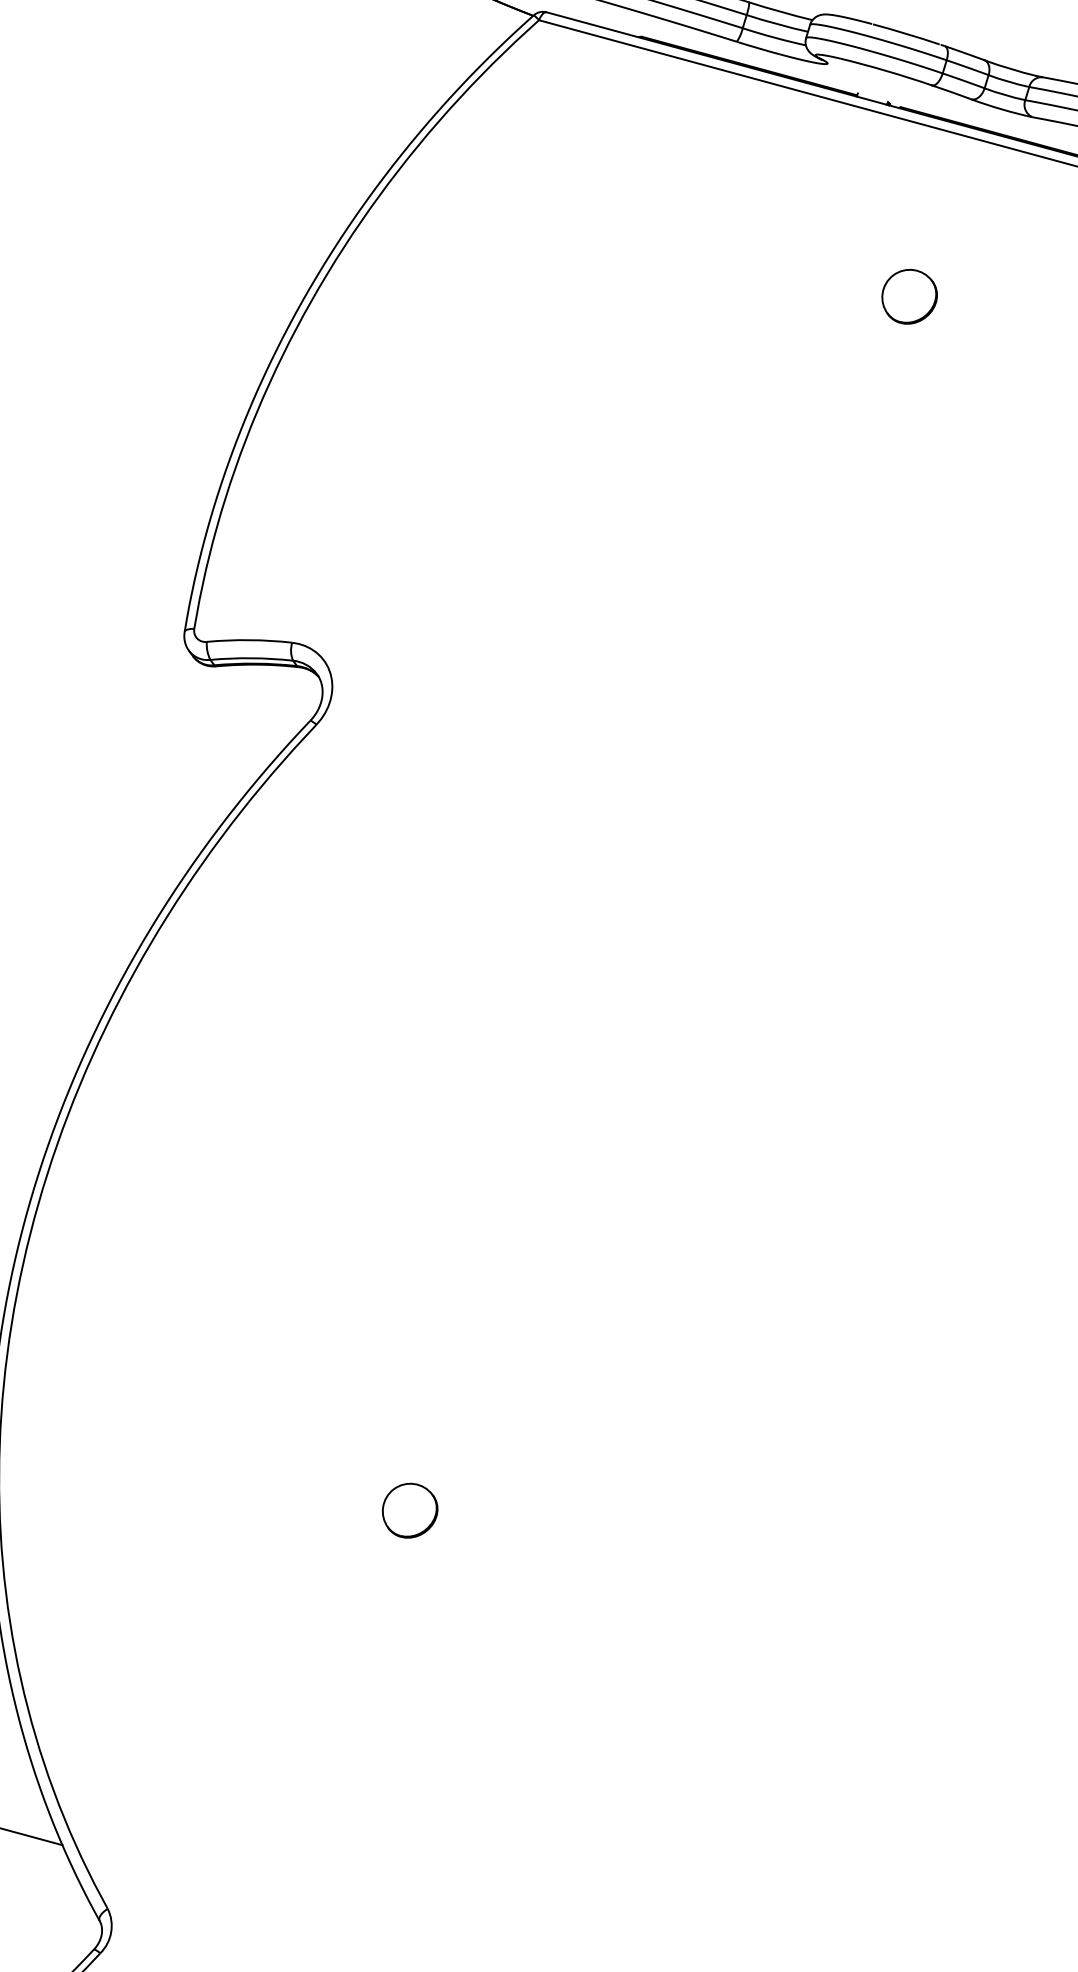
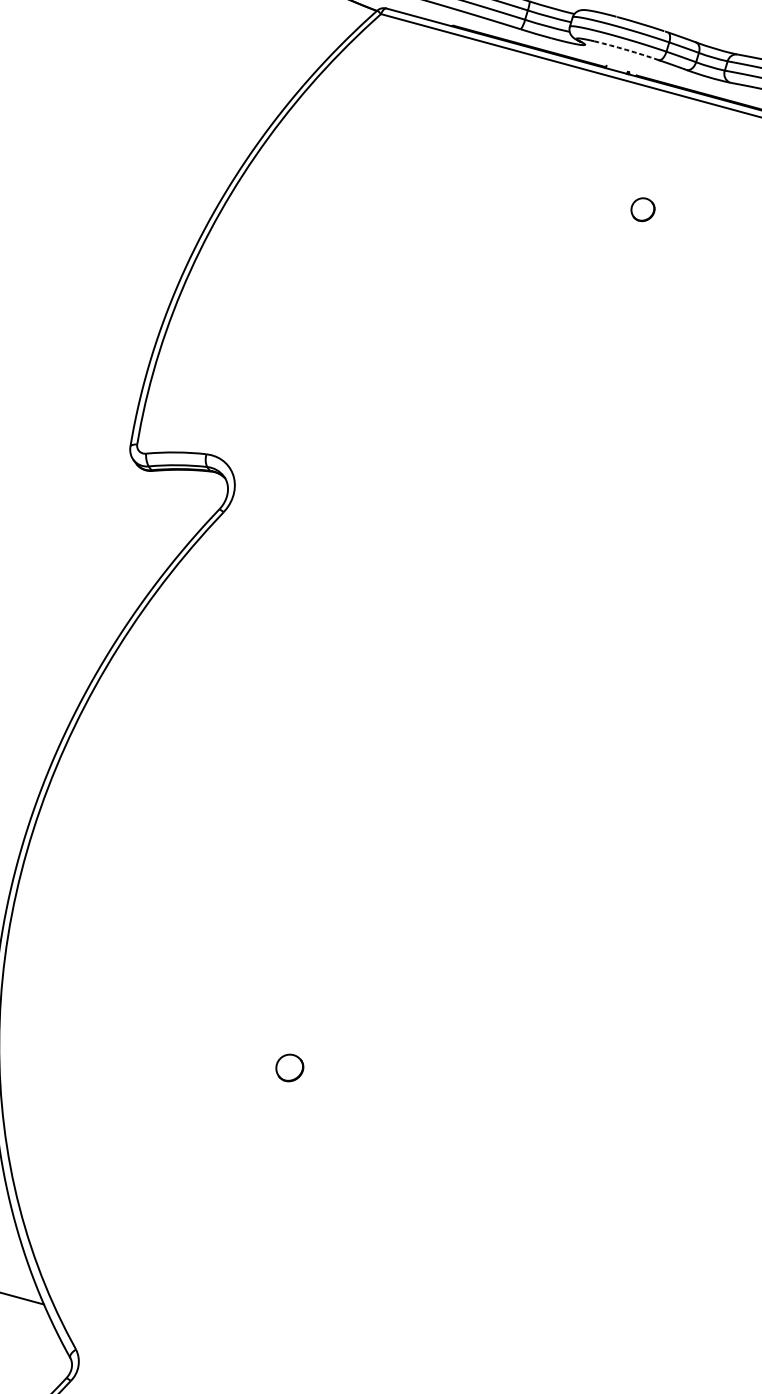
arc: (886, 71) -> (626, 50), solid -> dashed
part: (909, 296) -> (642, 209), size x0.6
part: (409, 1510) -> (289, 1067), size x0.7

